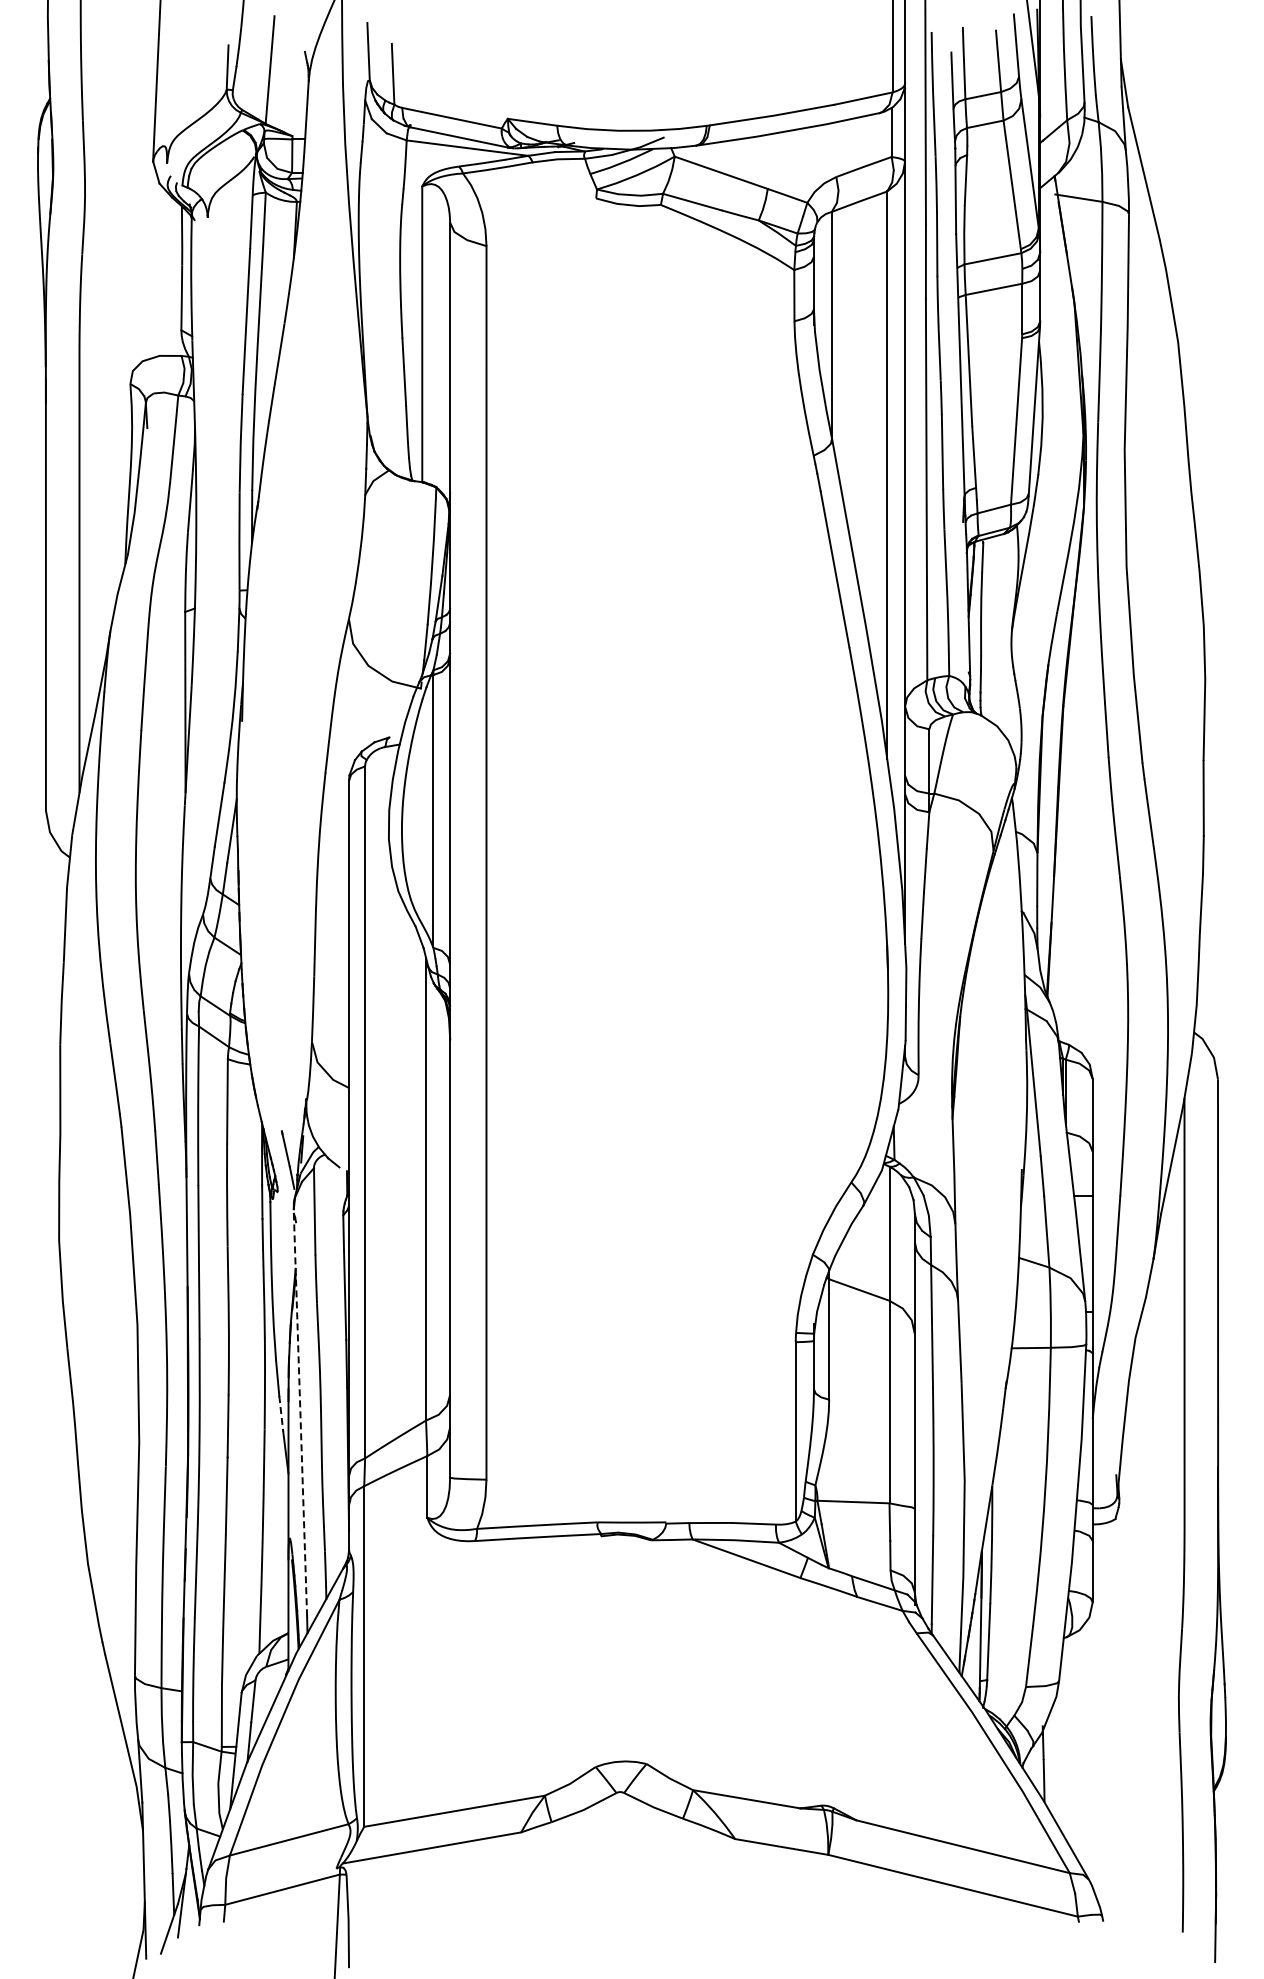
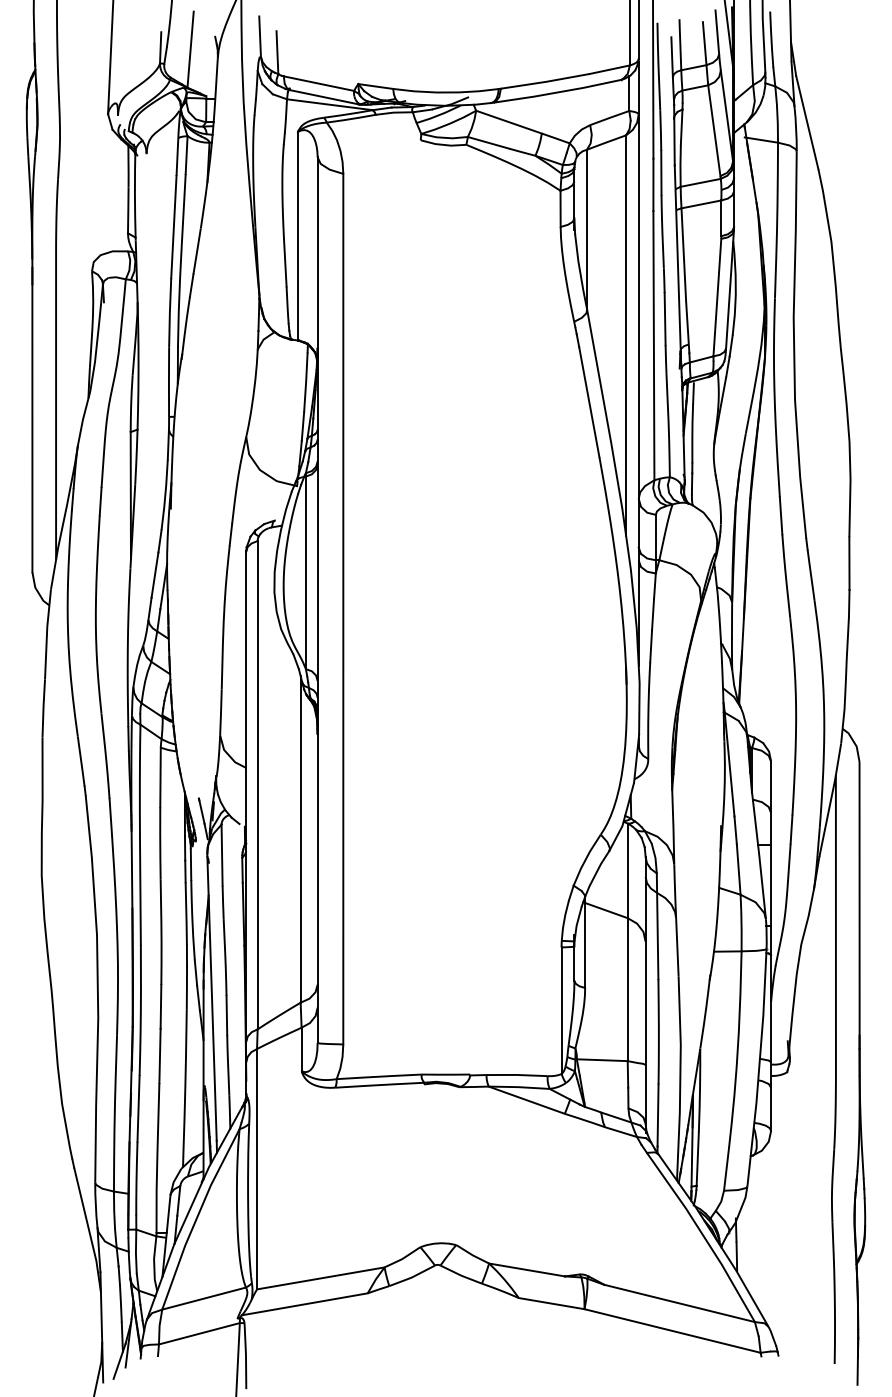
line: (300, 1412) -> (212, 997), dashed -> solid
line: (281, 1413) -> (198, 997), dashed -> solid

